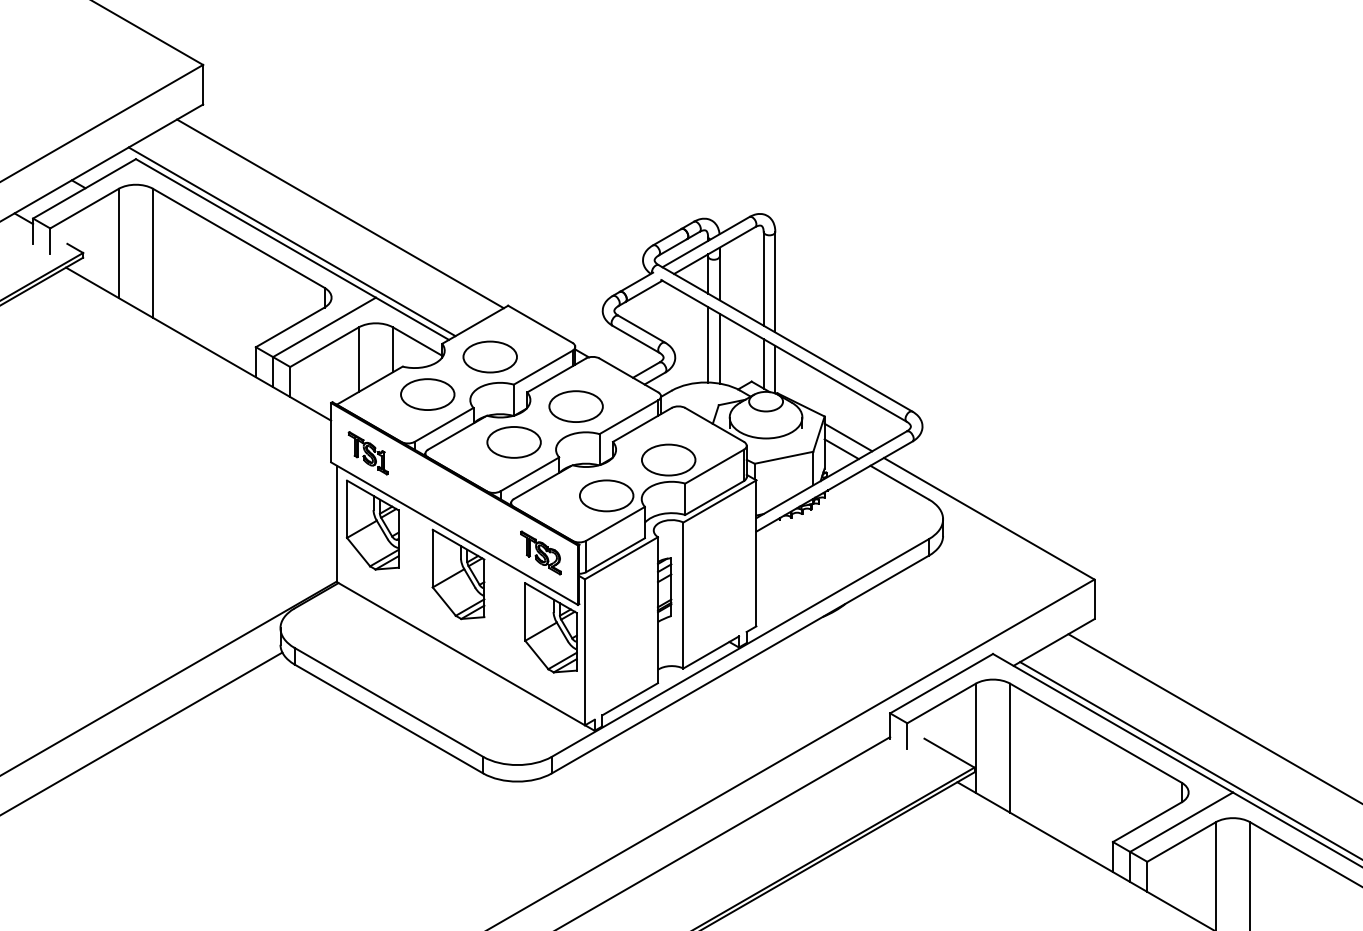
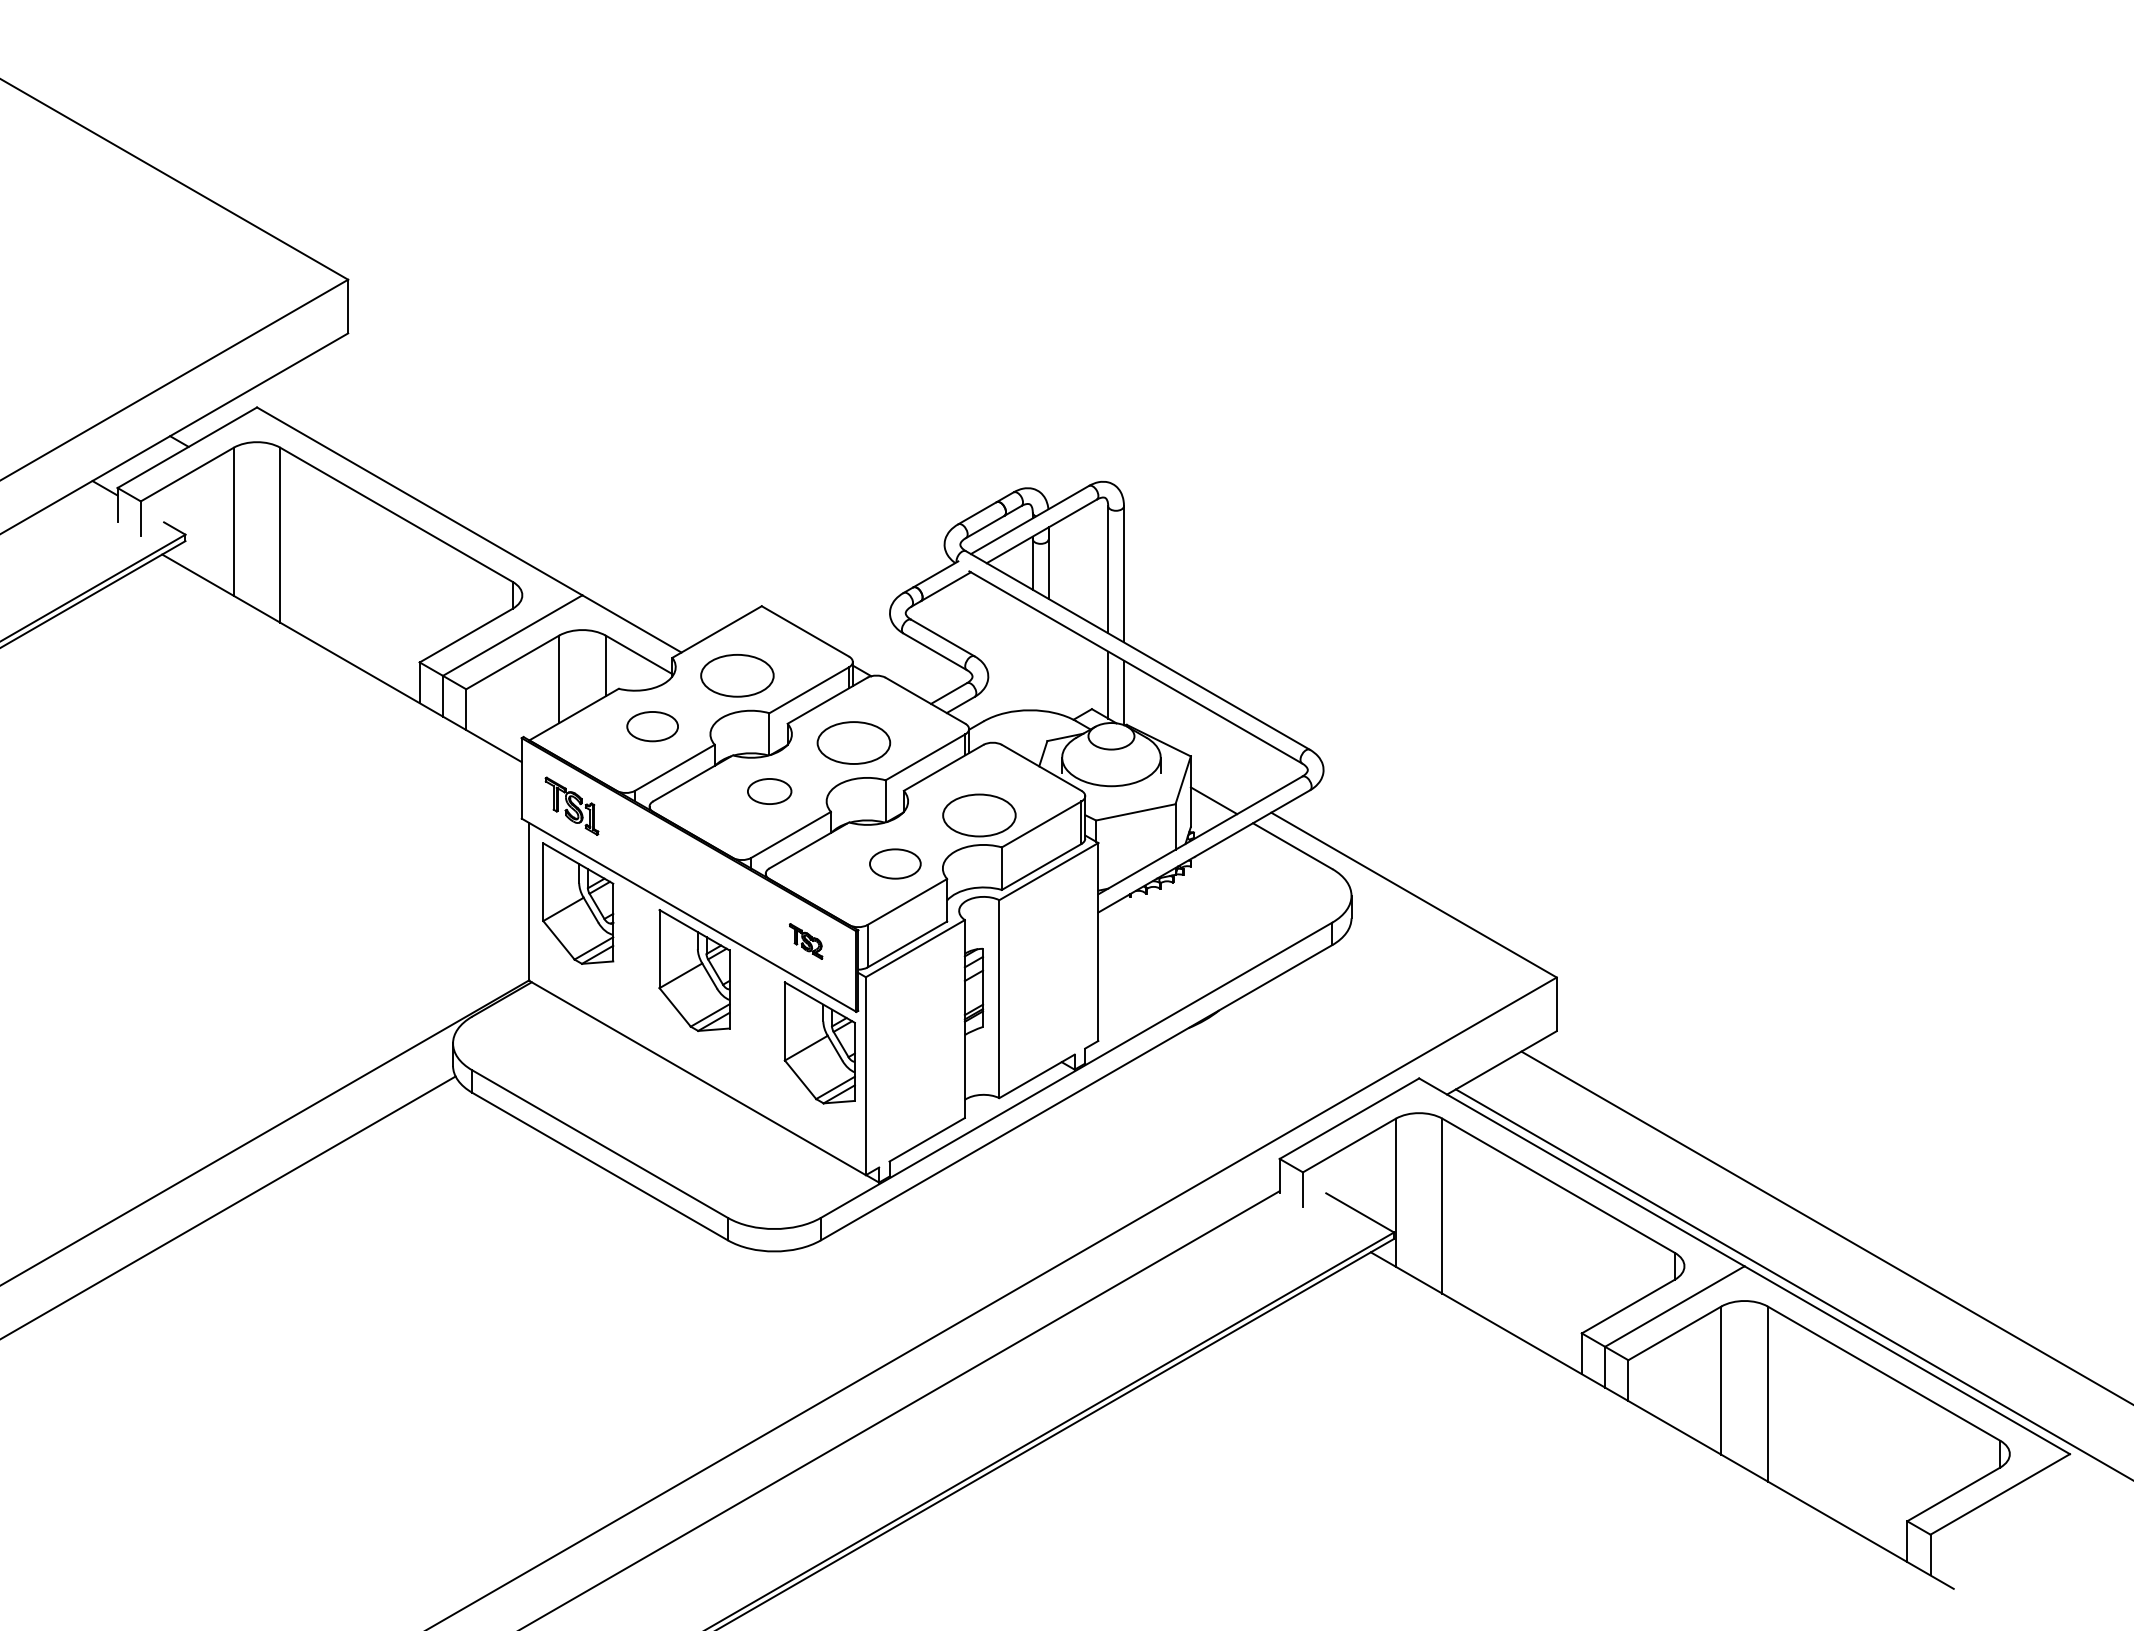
line: (339, 213) -> (533, 481), removed
line: (291, 241) -> (468, 519), removed
line: (707, 345) -> (1032, 659), removed
line: (719, 348) -> (1048, 664), removed
part: (427, 394) -> (652, 726), size x0.7
line: (847, 437) -> (1222, 784), removed
part: (513, 442) -> (769, 791), size x0.6
part: (606, 495) -> (895, 863), size x0.7
part: (540, 553) -> (805, 941), size x0.6

